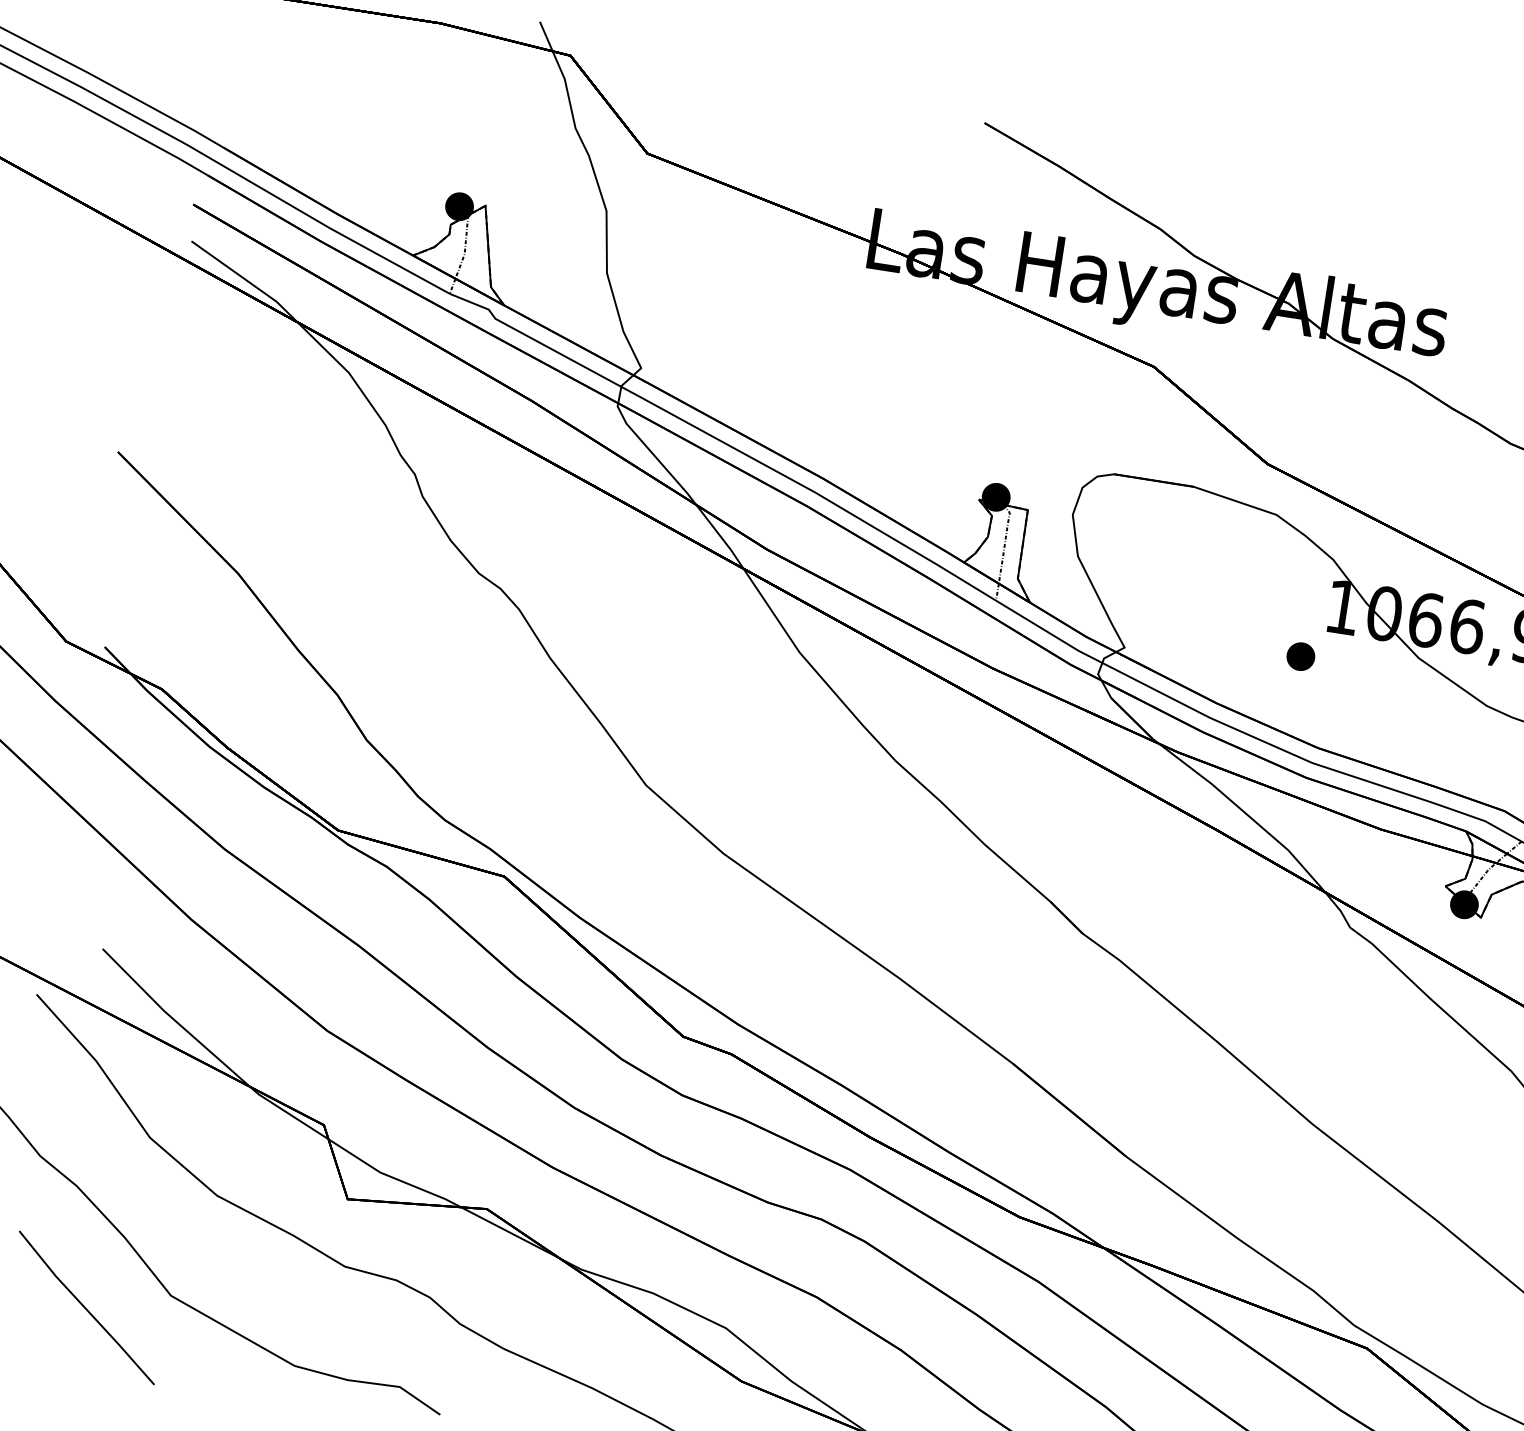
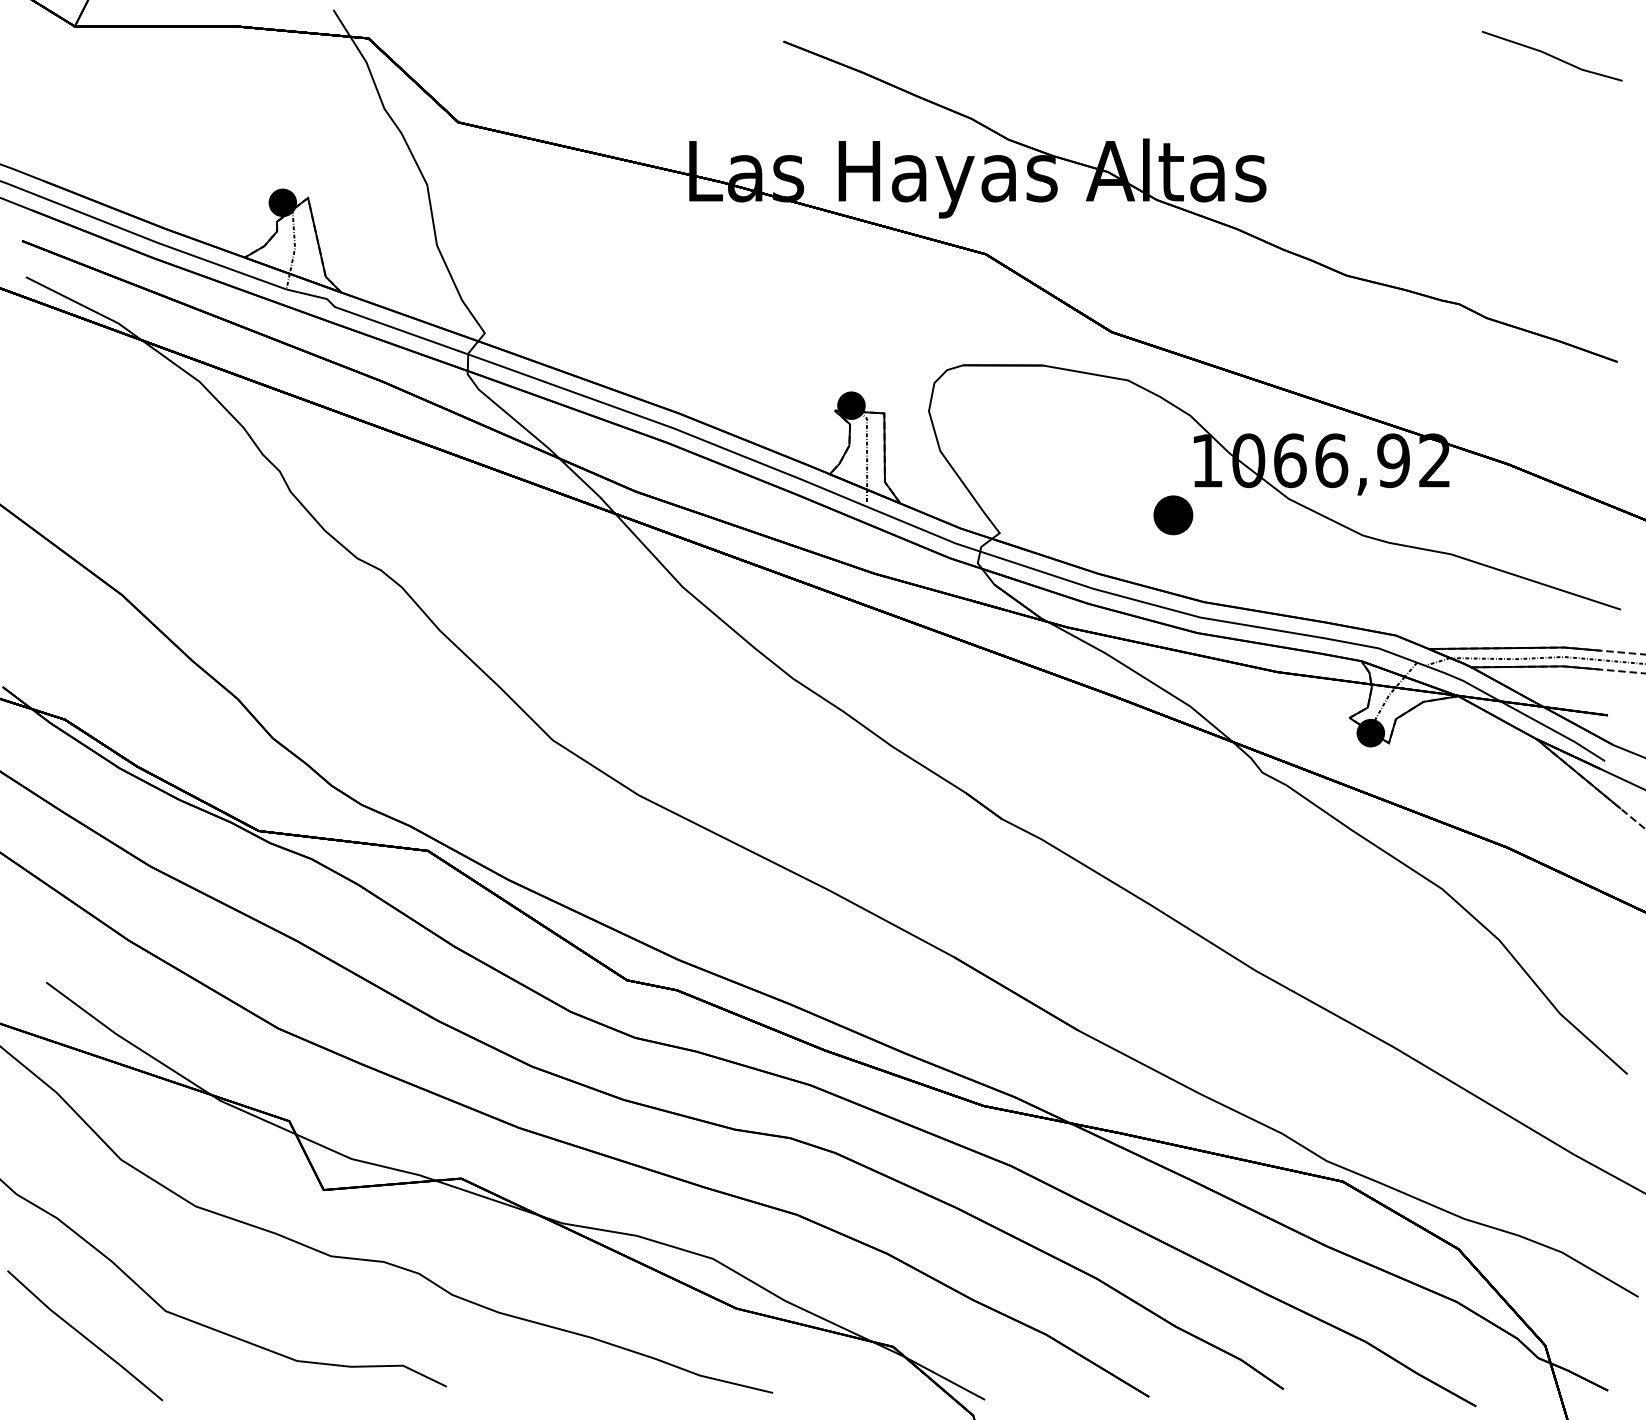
part: (1300, 656) -> (1173, 515), size x1.4

